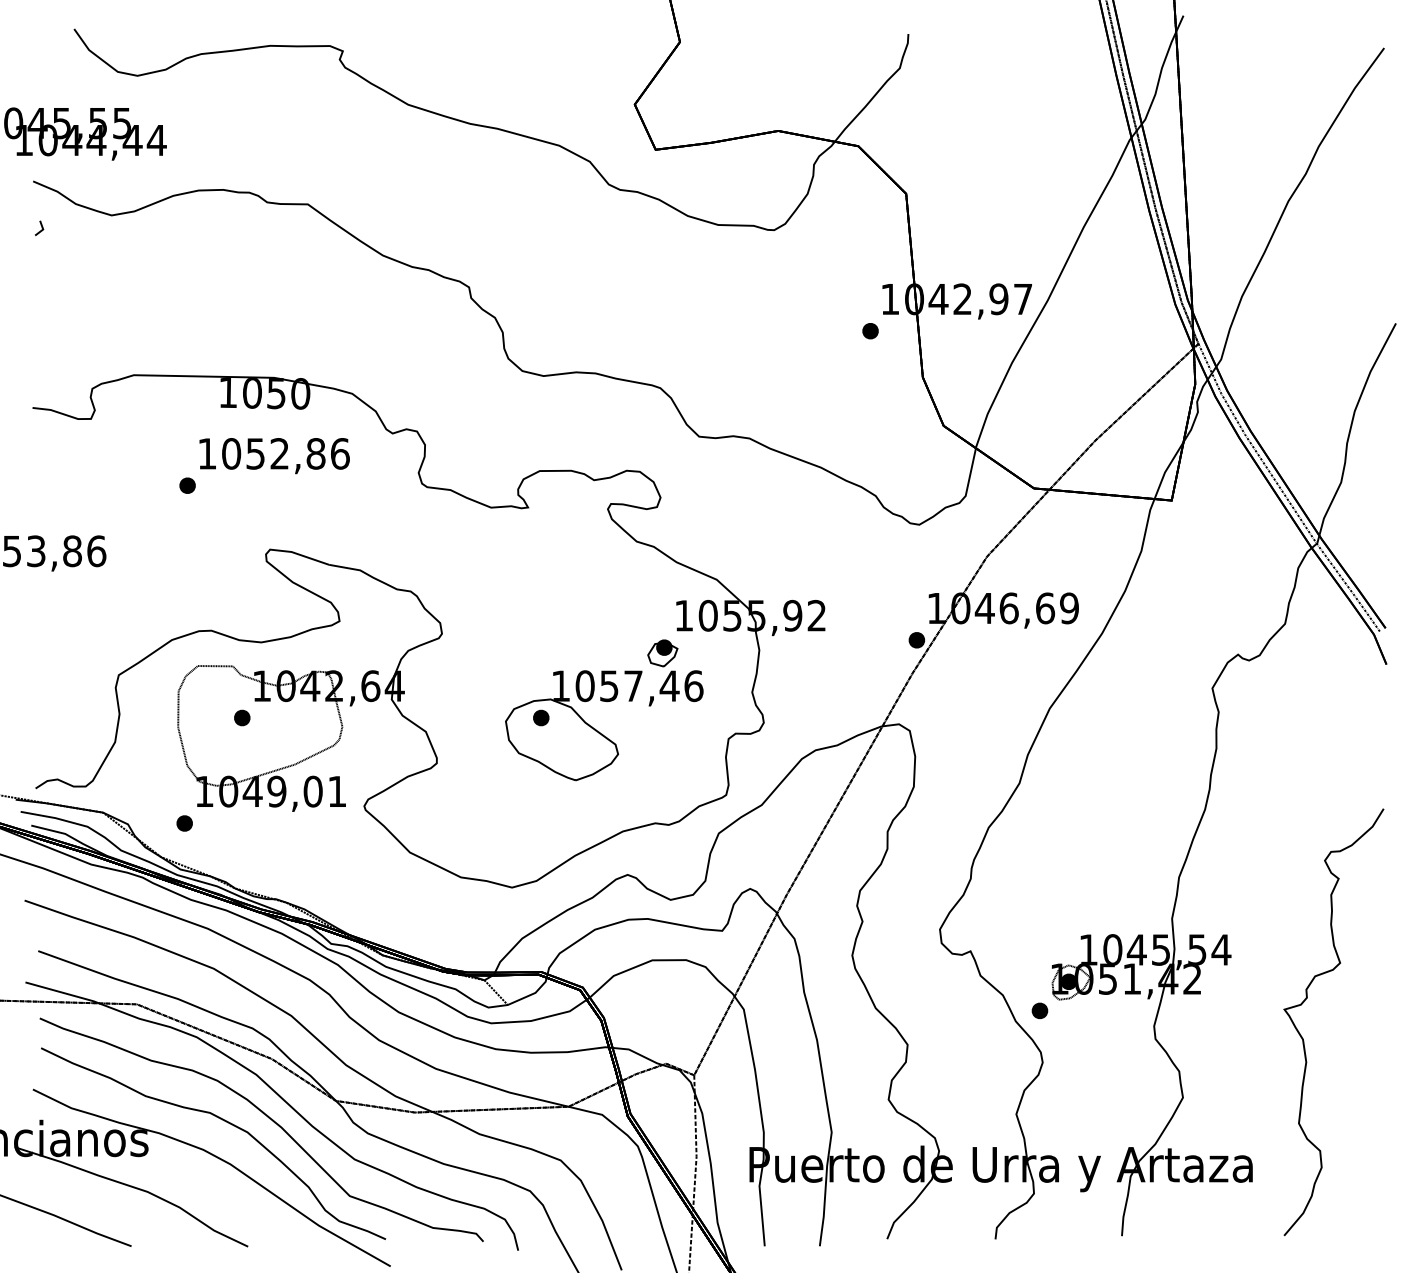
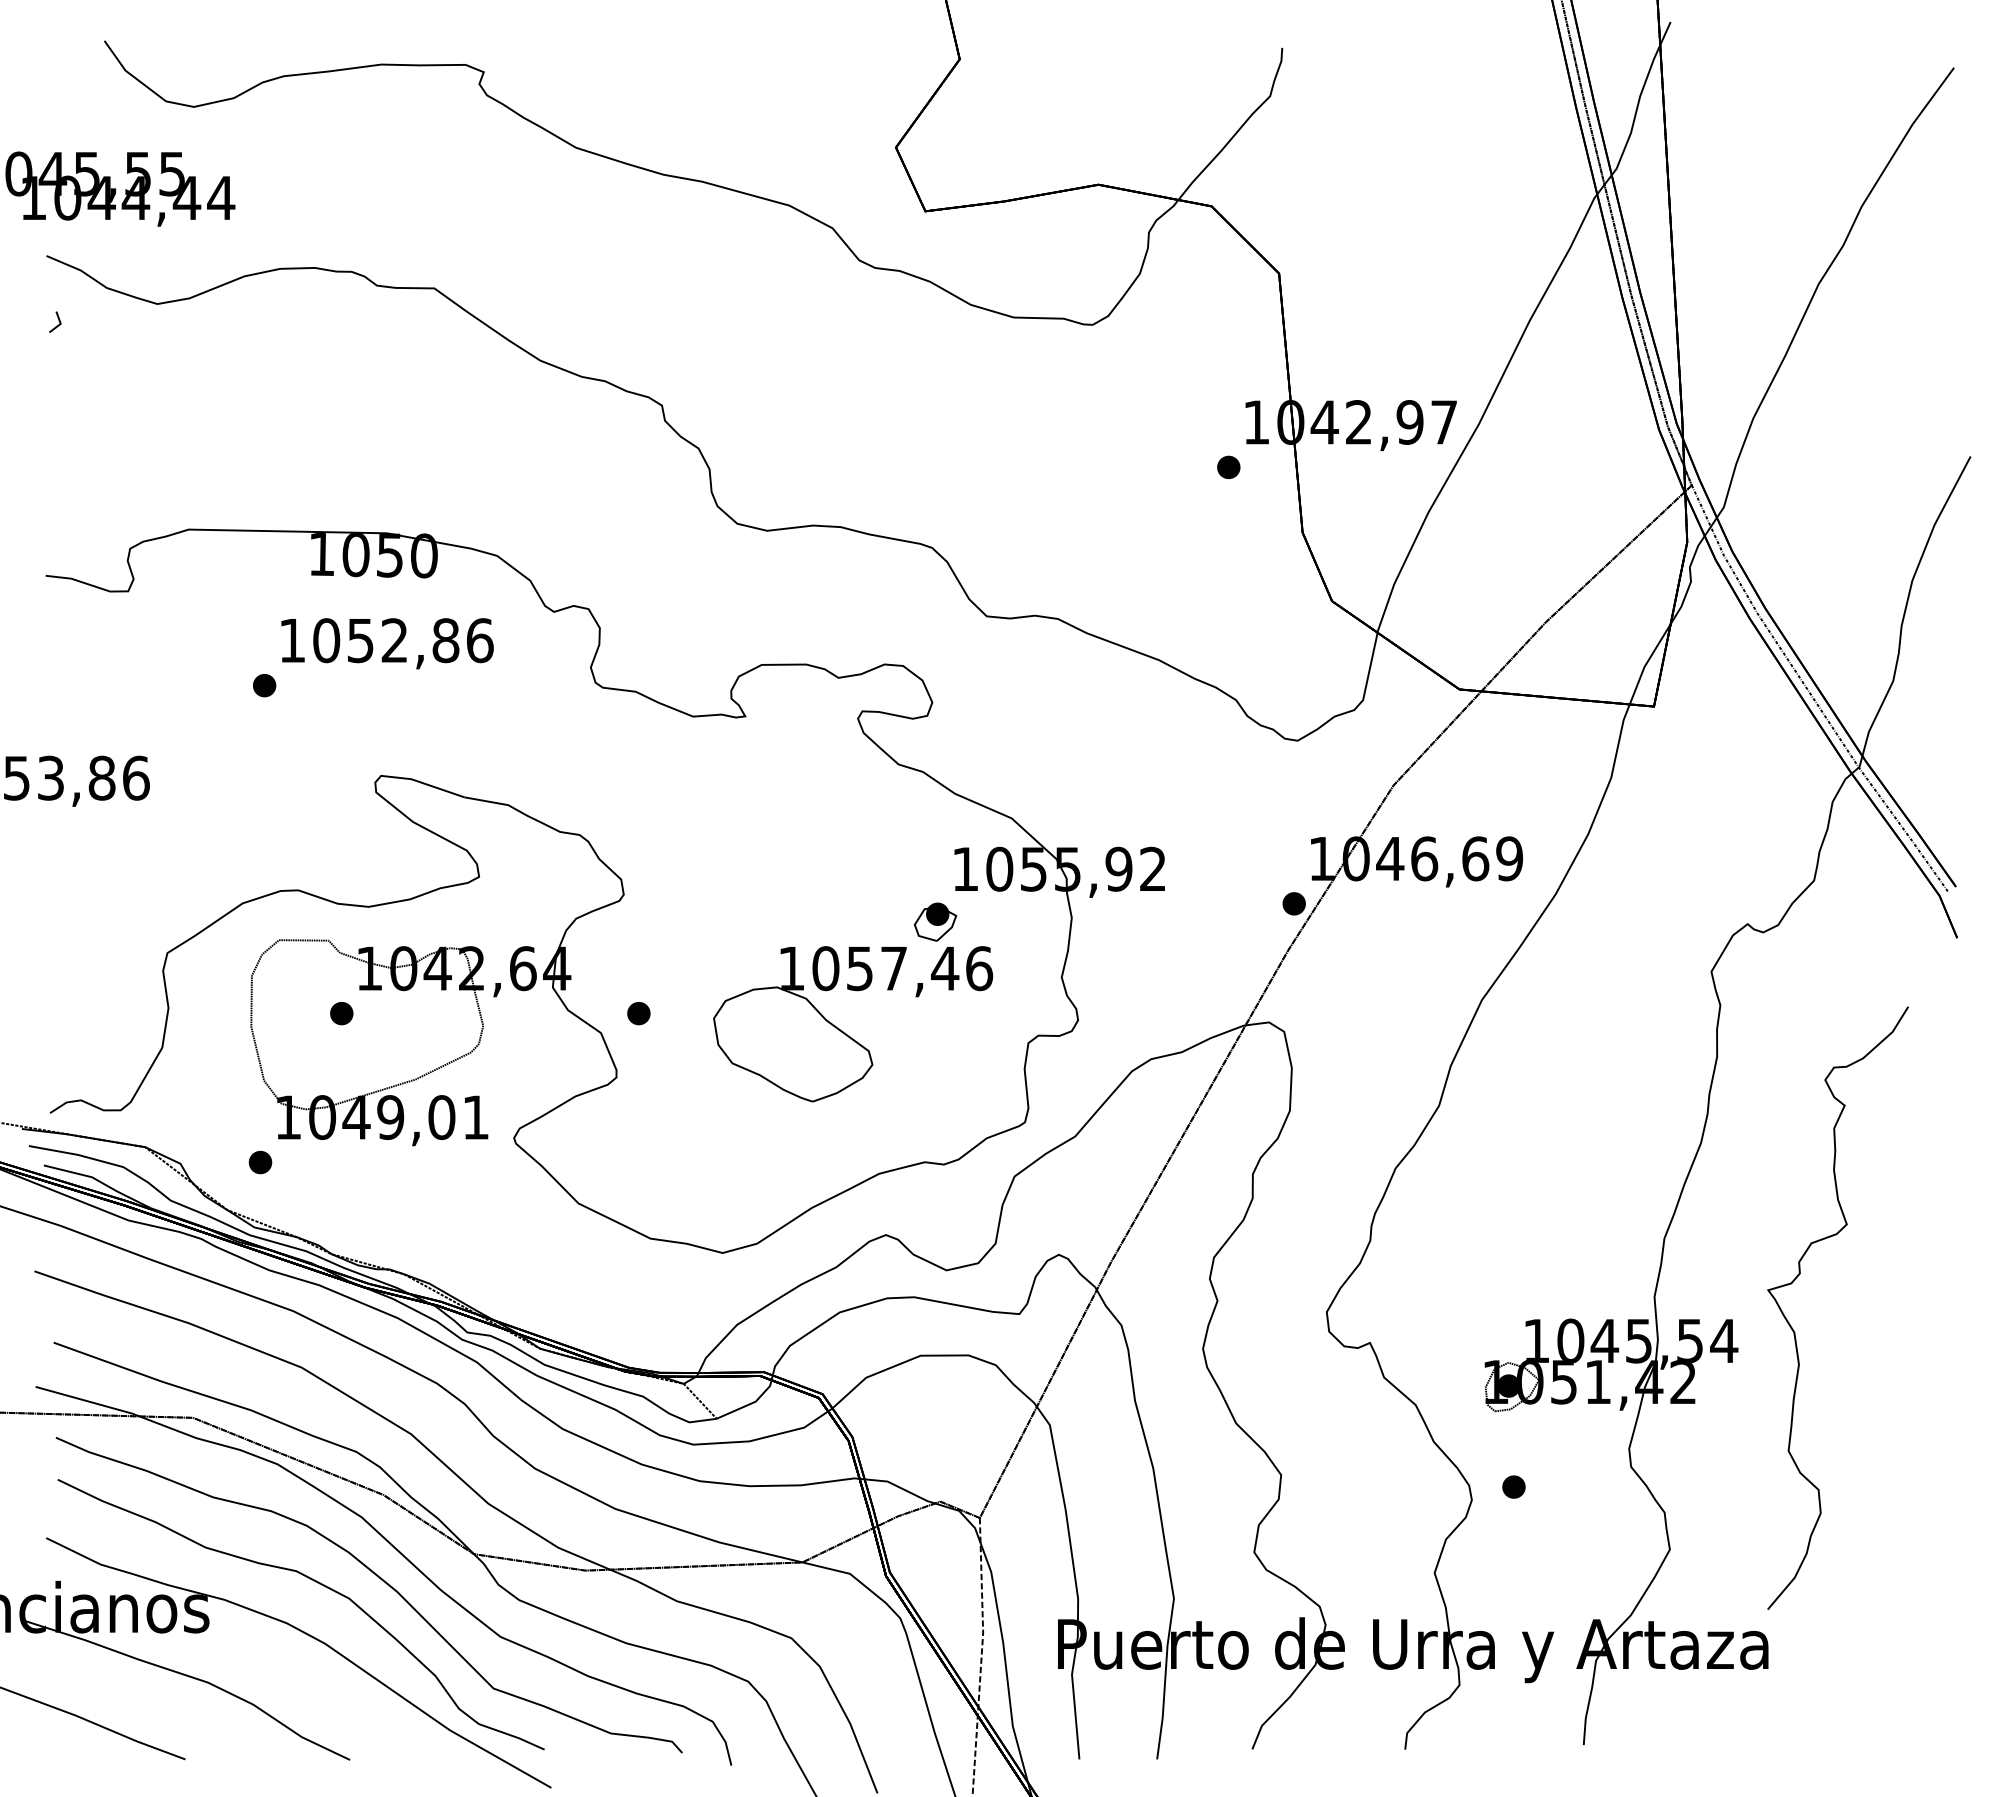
part: (540, 717) -> (638, 1013), moved
part: (1039, 1010) -> (1513, 1486), moved
part: (1303, 1038) -> (1794, 1330), moved

